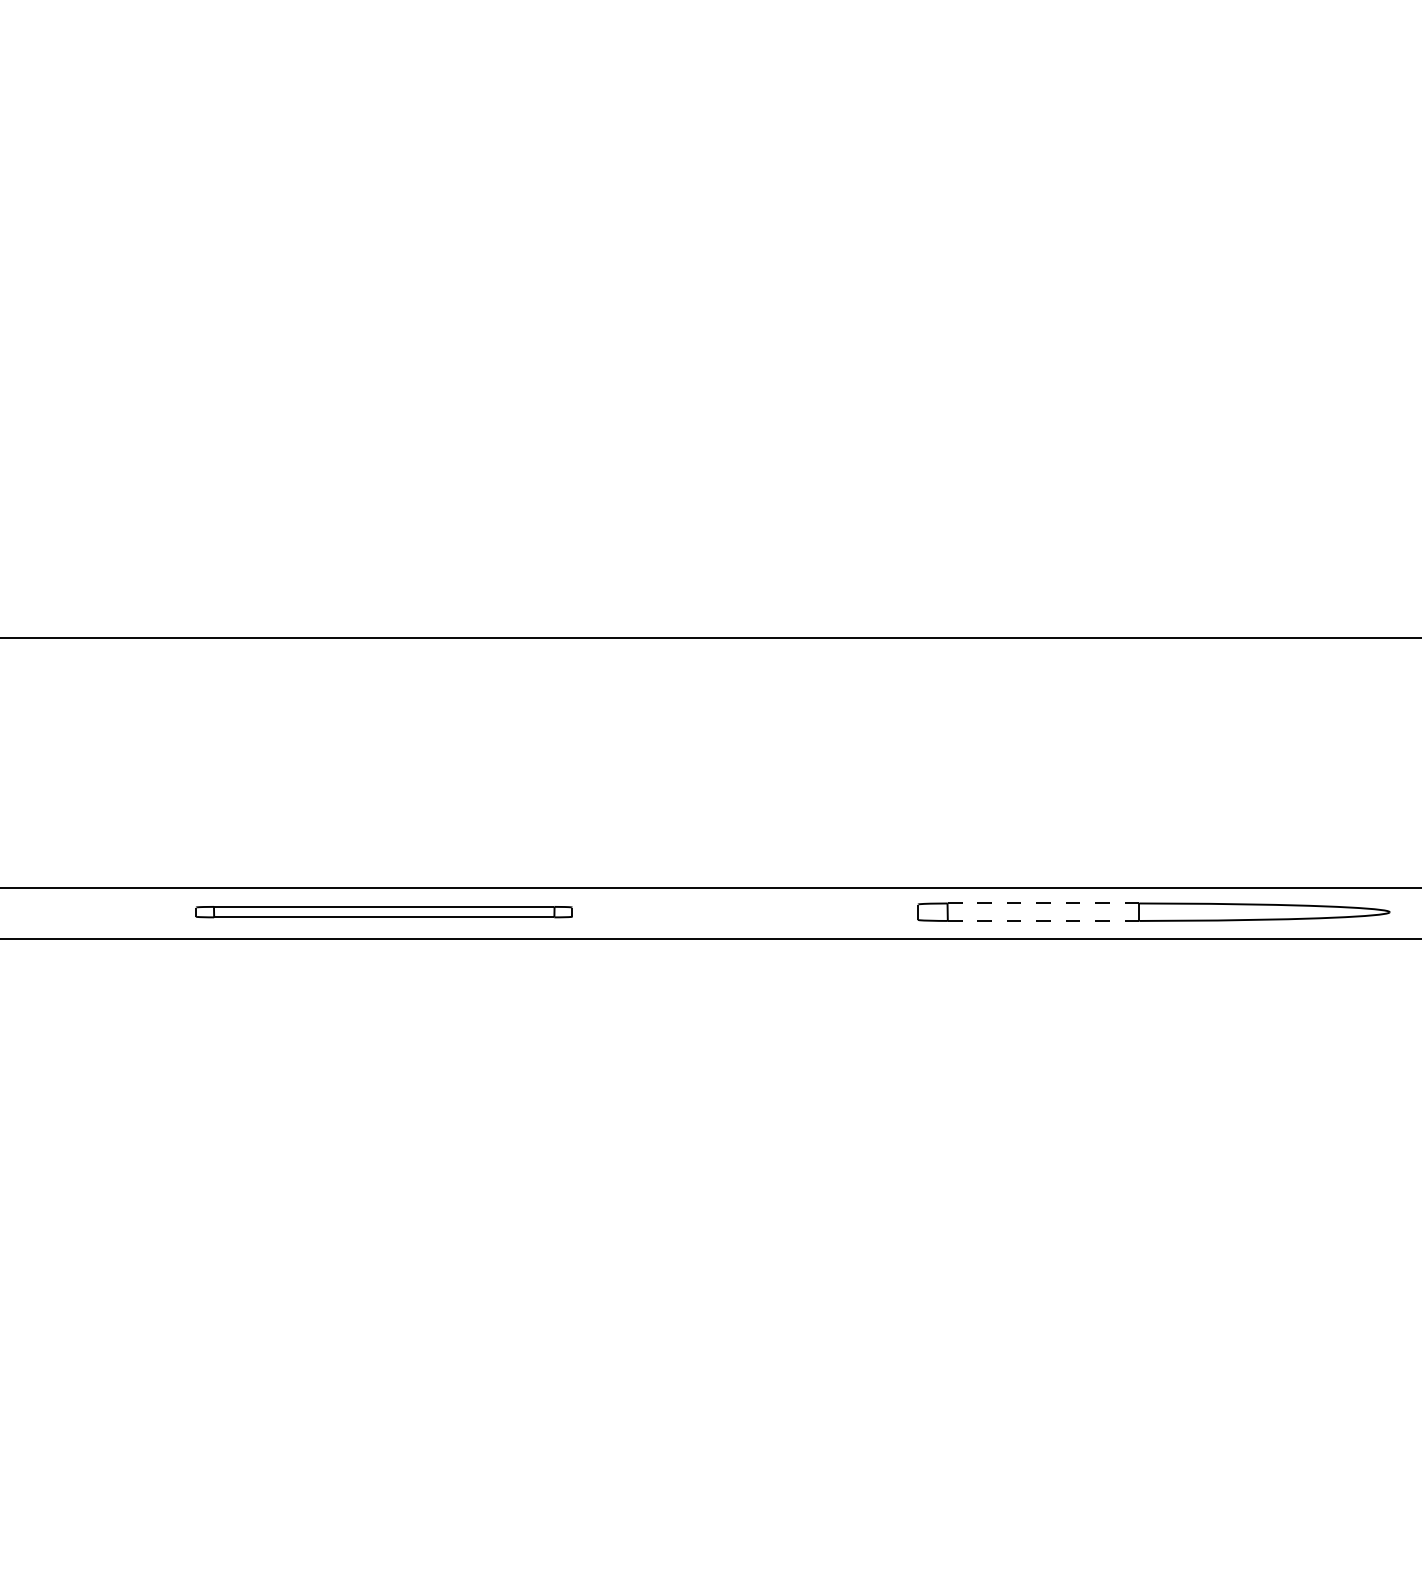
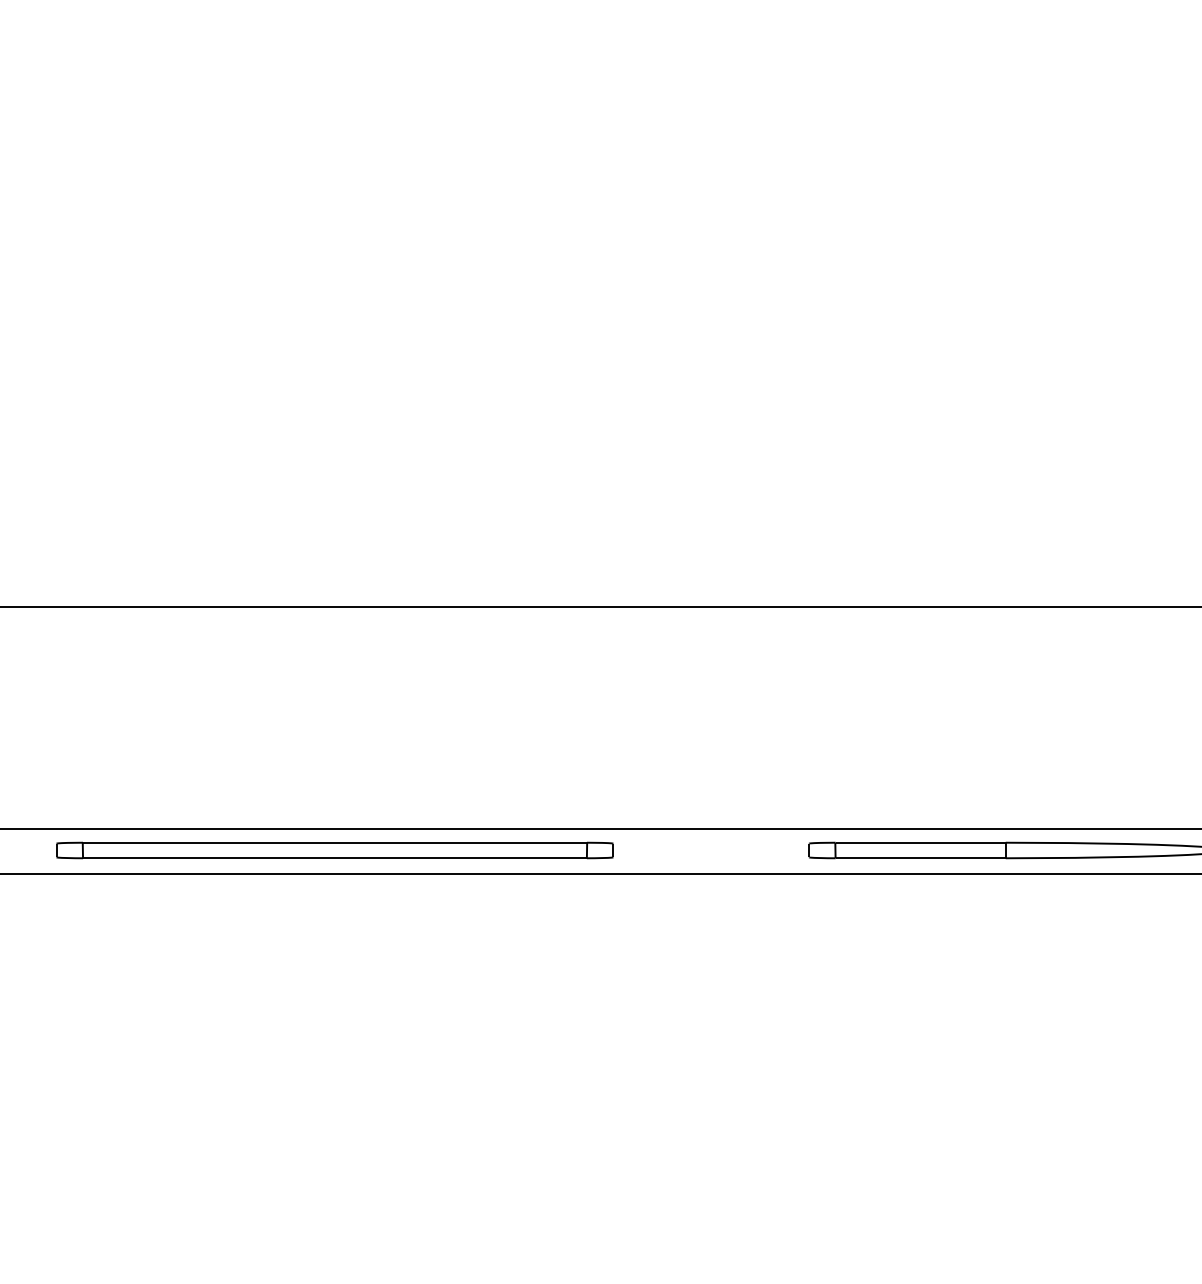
line: (1043, 903) -> (920, 842), dashed -> solid
part: (383, 911) -> (334, 849), size x1.67
line: (1043, 920) -> (920, 857), dashed -> solid

